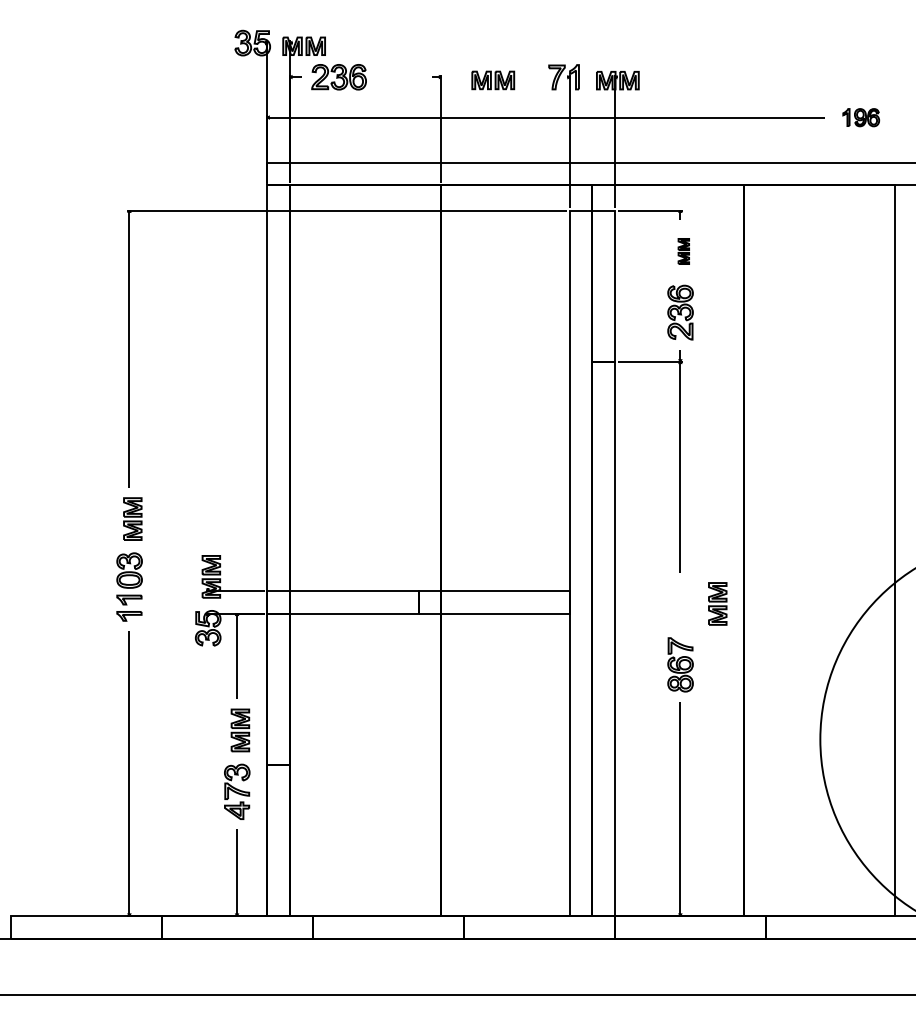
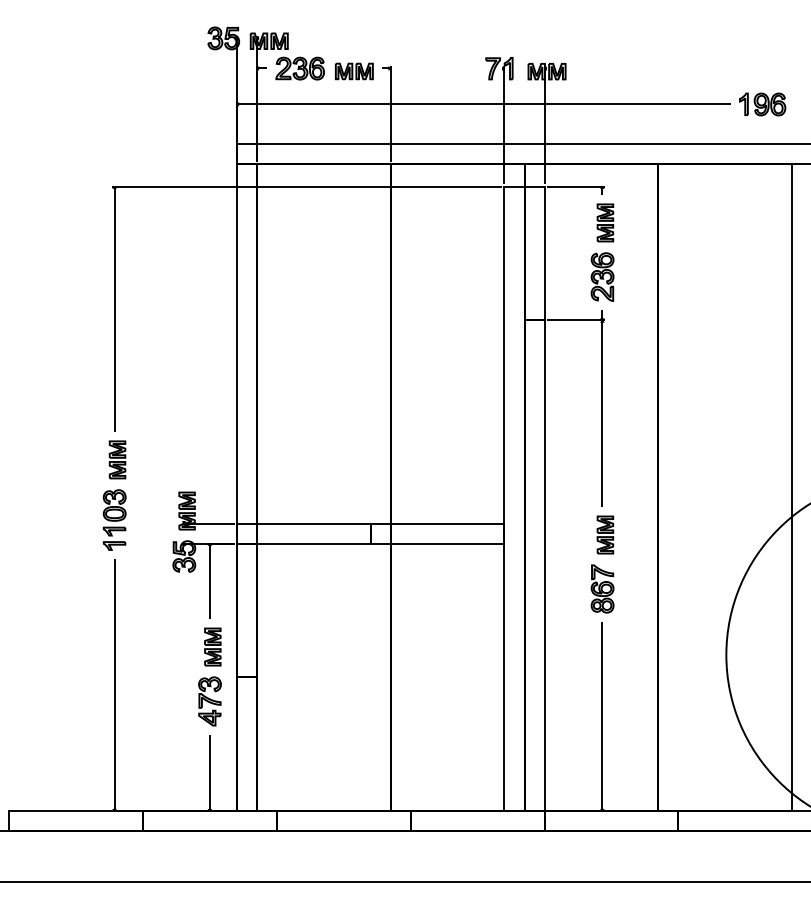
part: (493, 80) -> (354, 71), moved
part: (860, 117) -> (761, 104), size x1.43
part: (683, 251) -> (605, 222), size x1.67
part: (717, 603) -> (605, 534), moved

